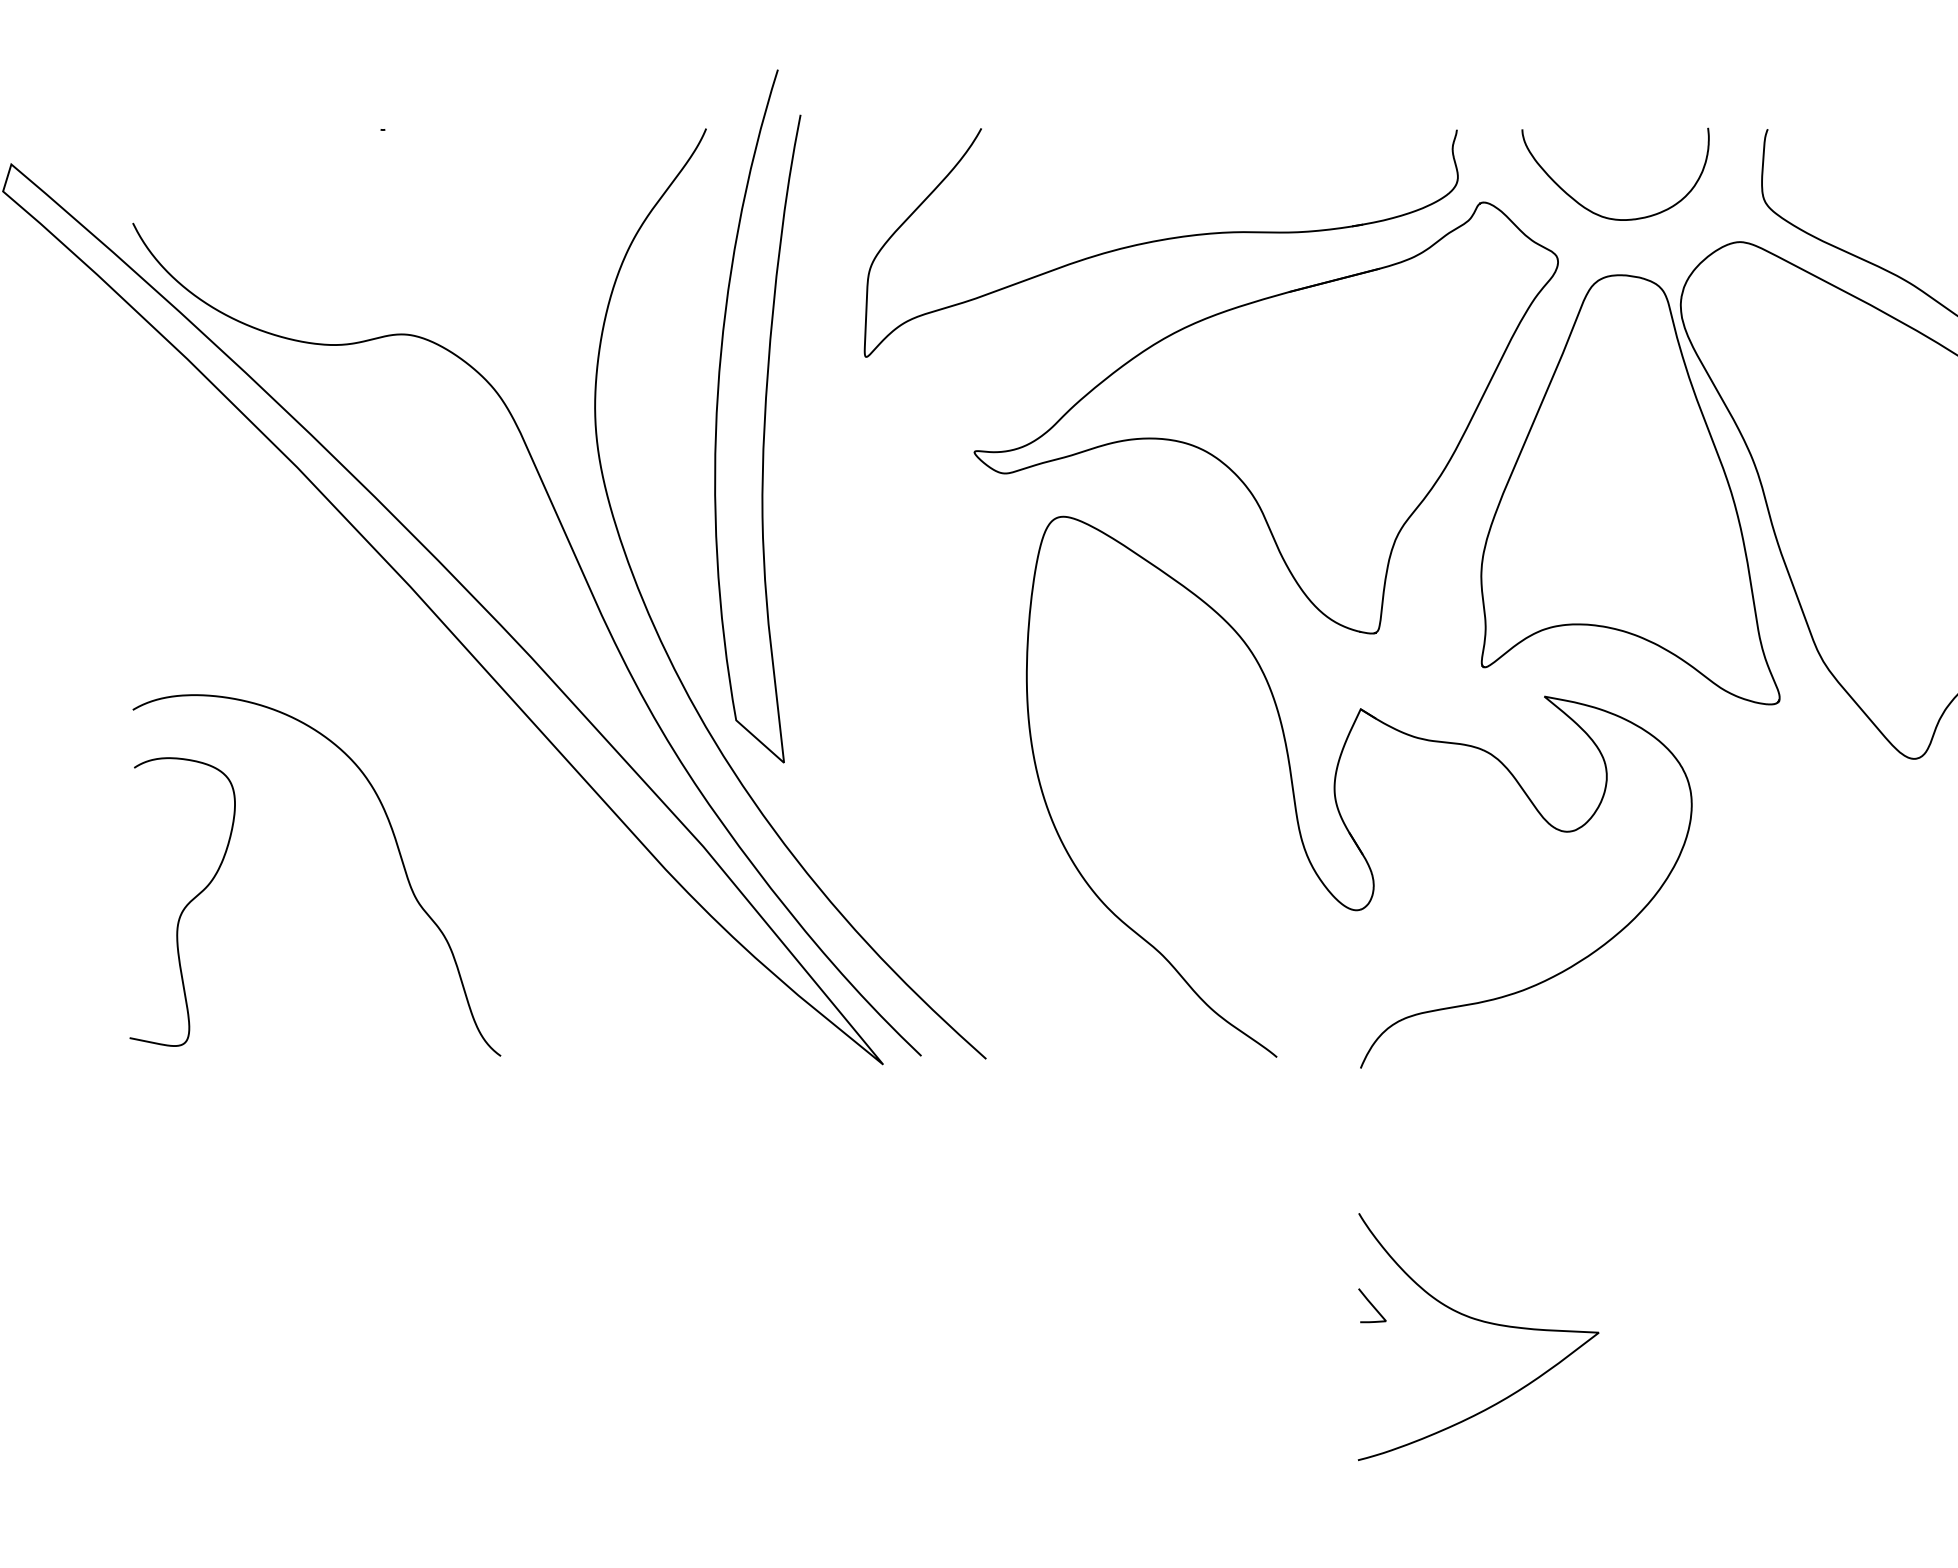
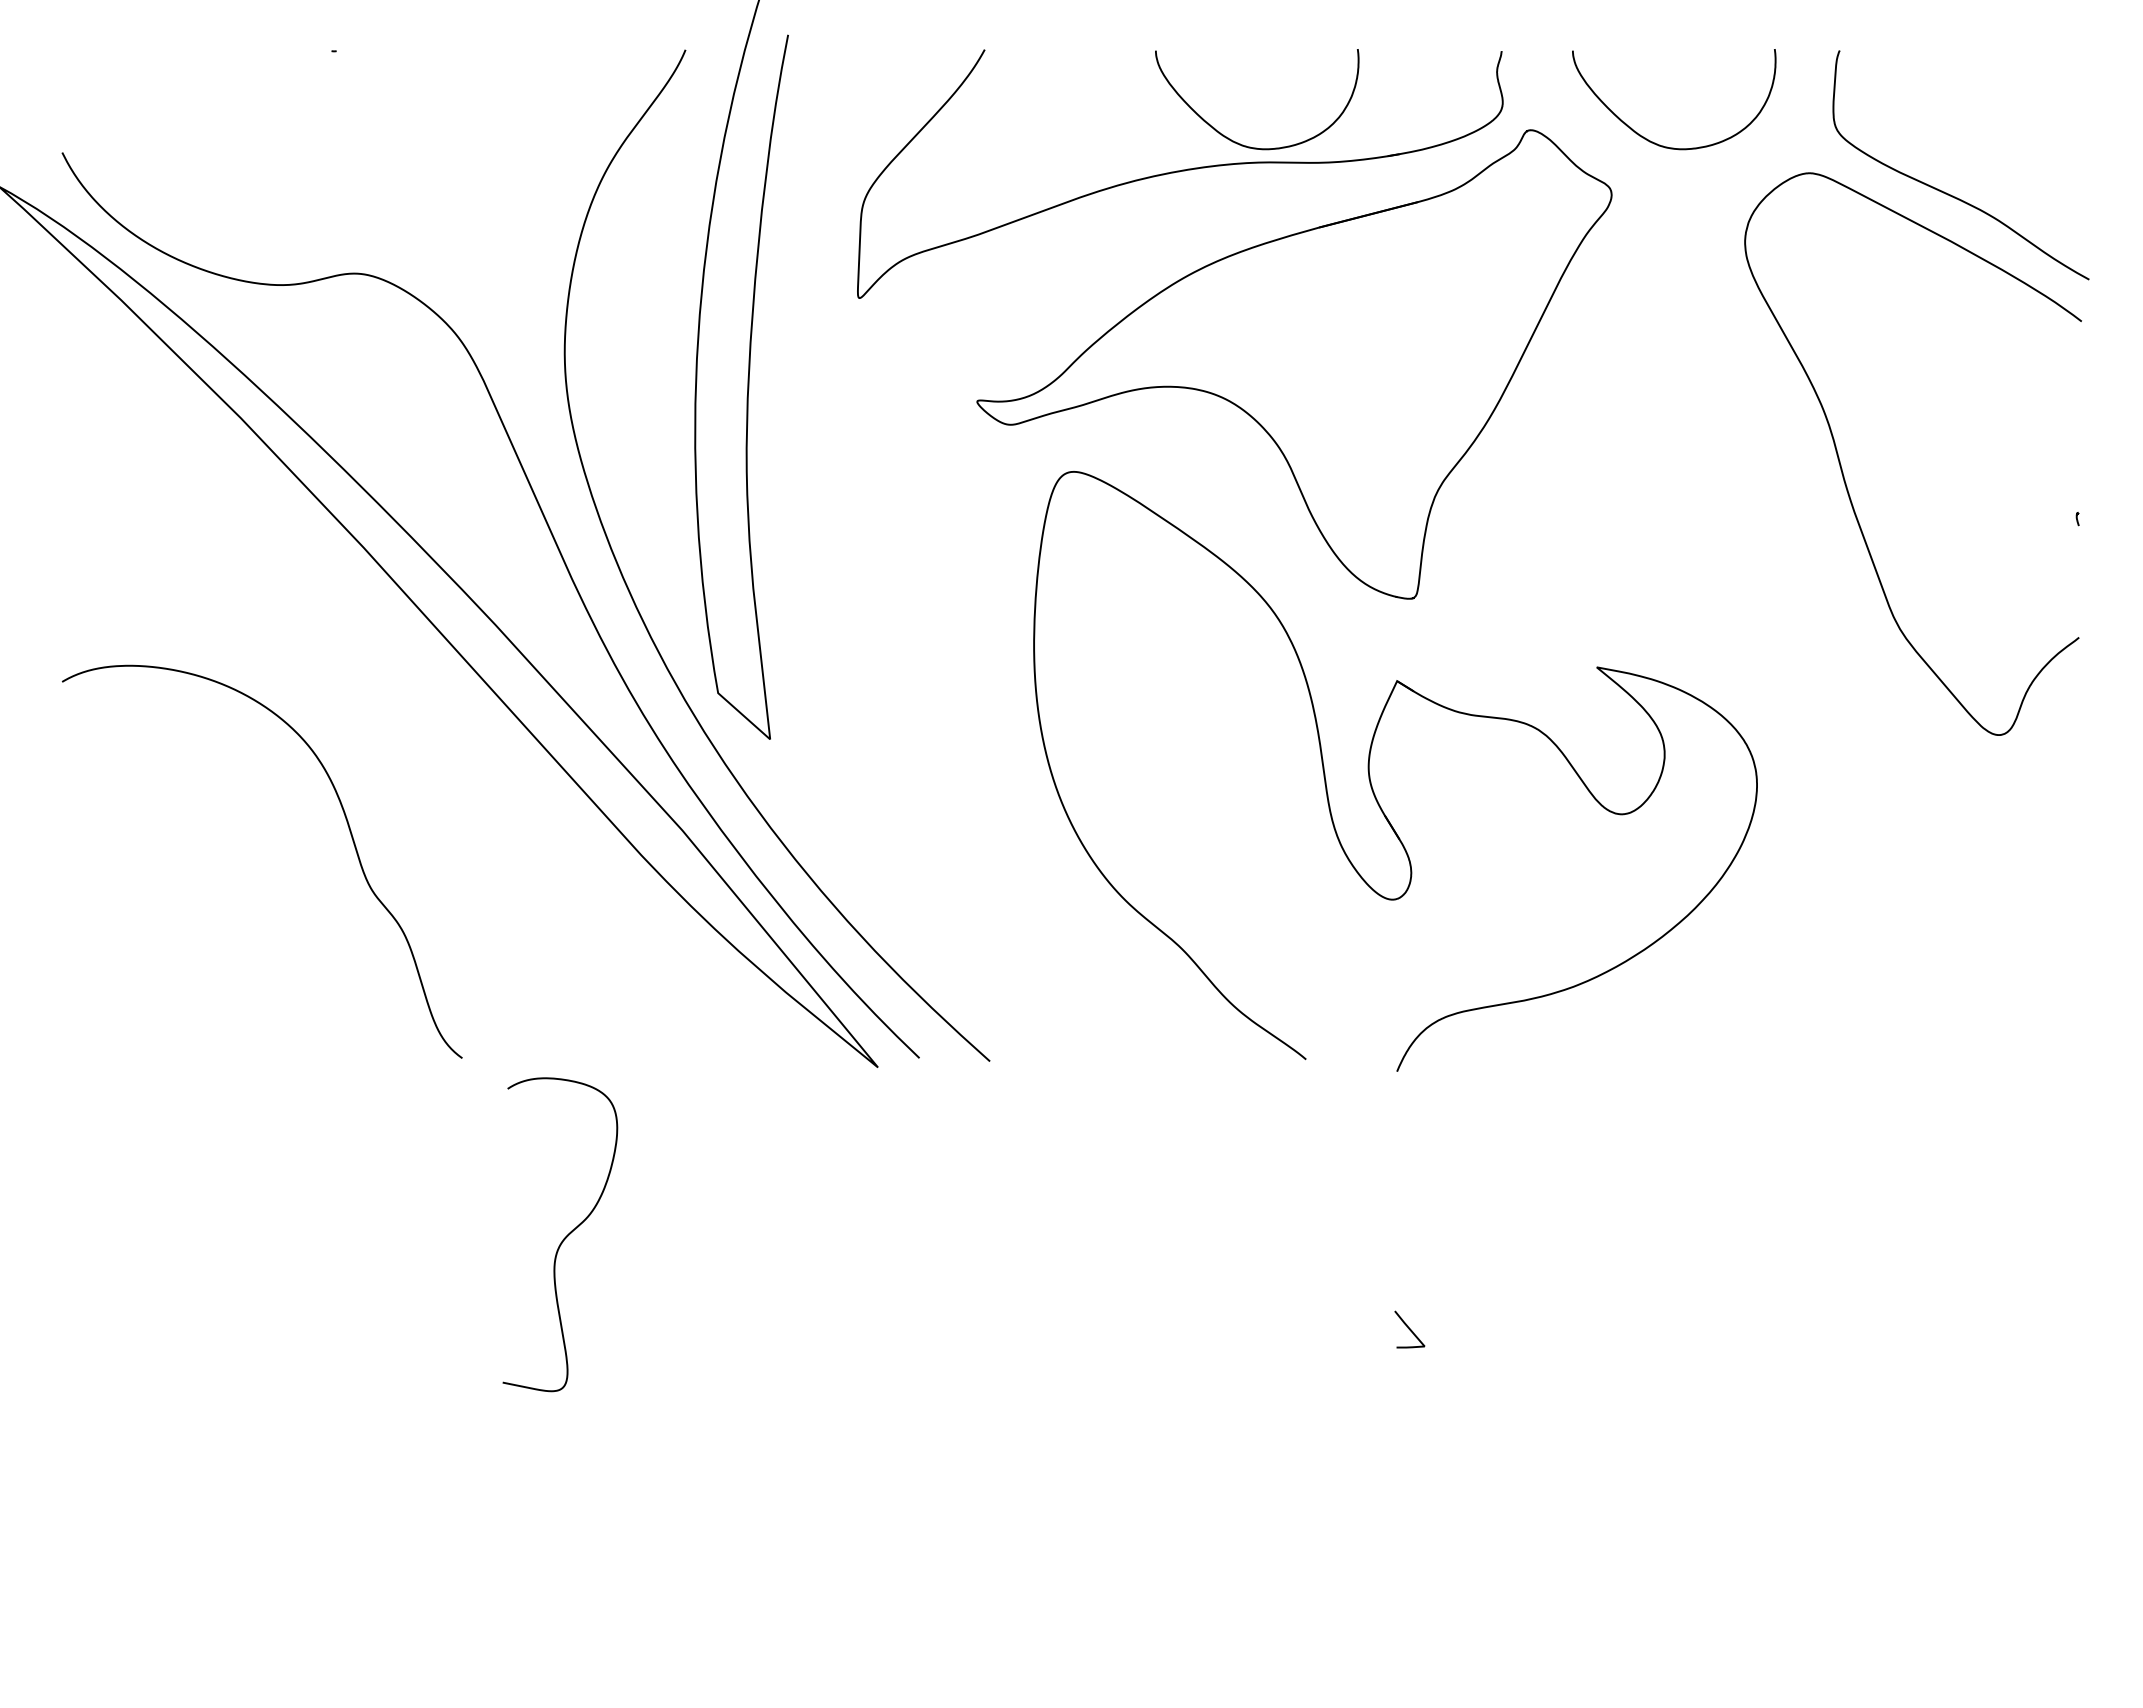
curve: (1214, 213) -> (1238, 142), added
part: (1630, 489) -> (1690, 442), removed
curve: (186, 904) -> (564, 1237), moved
curve: (1481, 1322) -> (1528, 1347), removed

